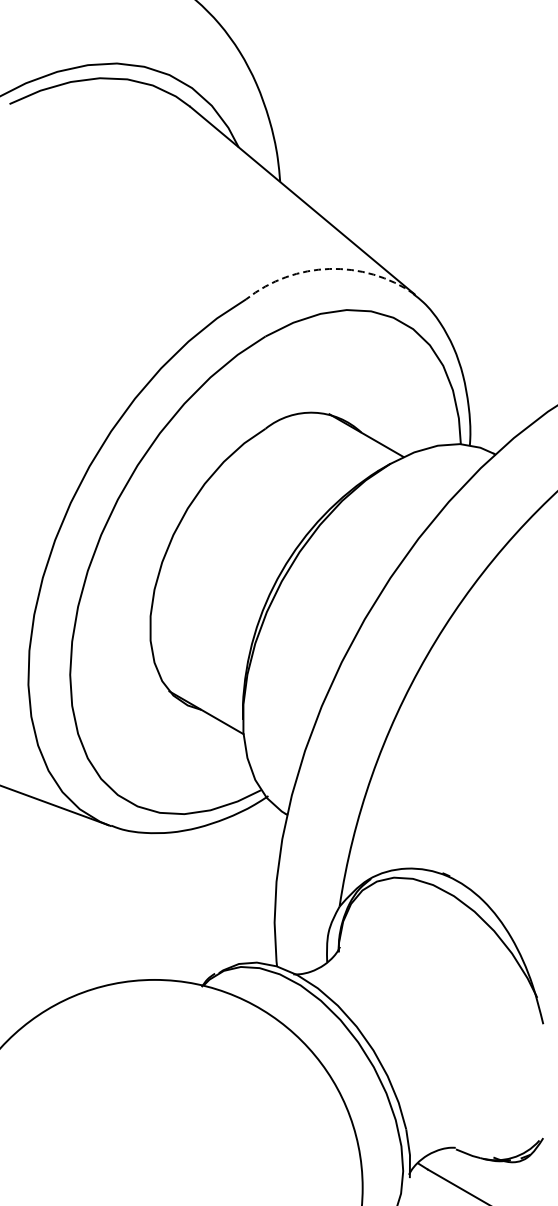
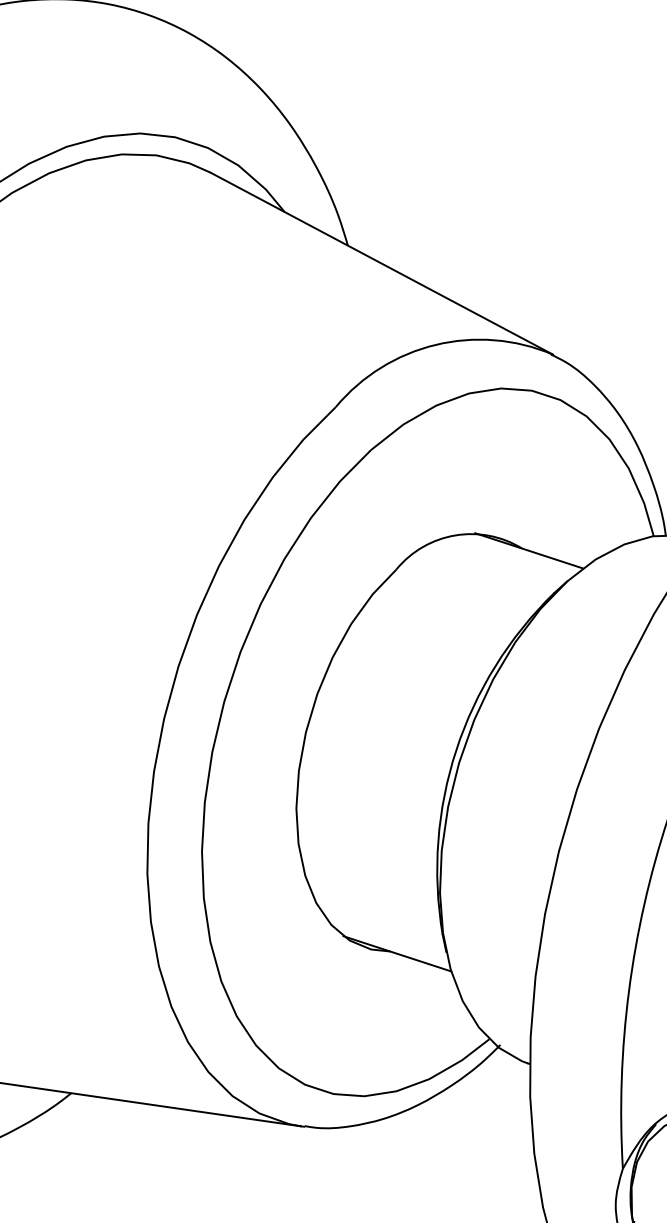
arc: (329, 268) -> (435, 344), dashed -> solid

